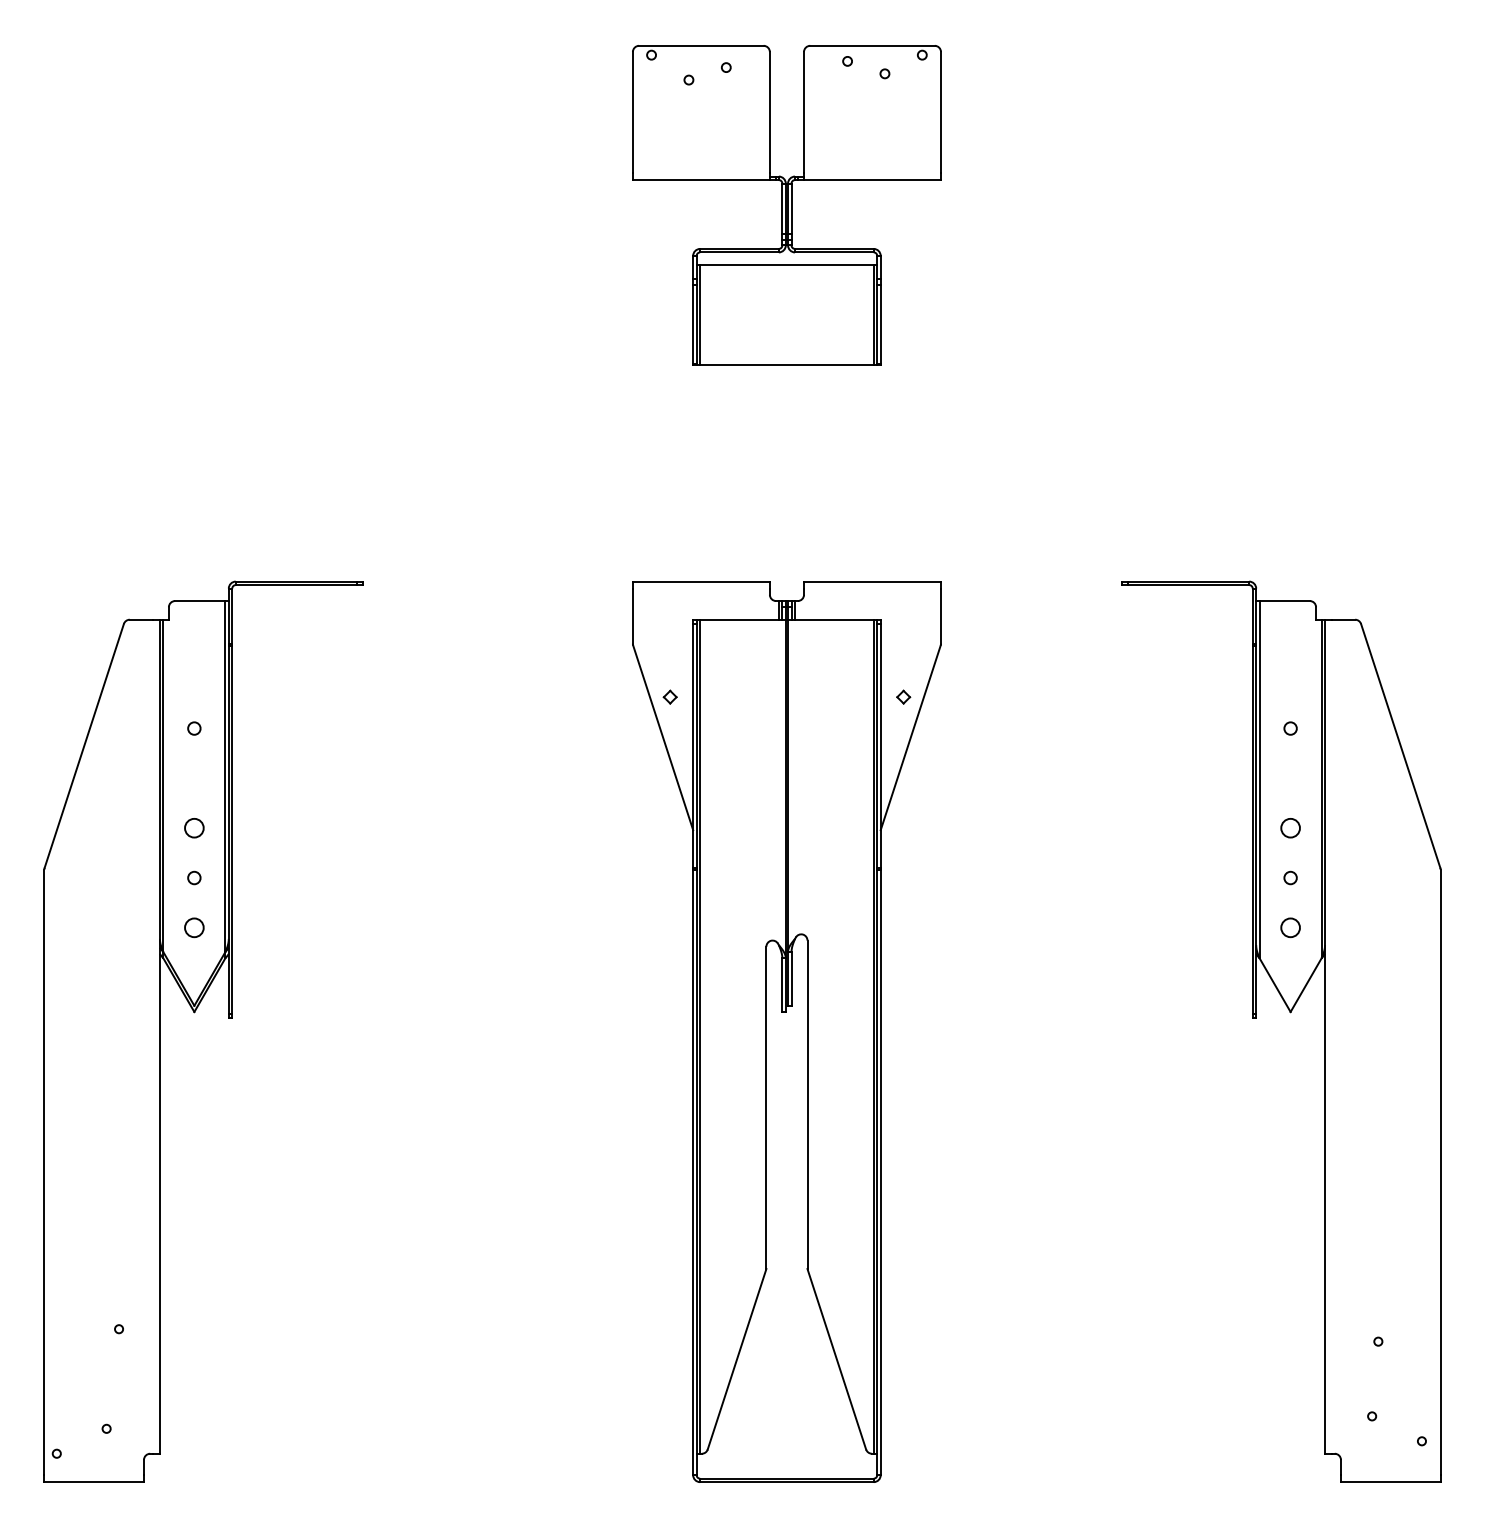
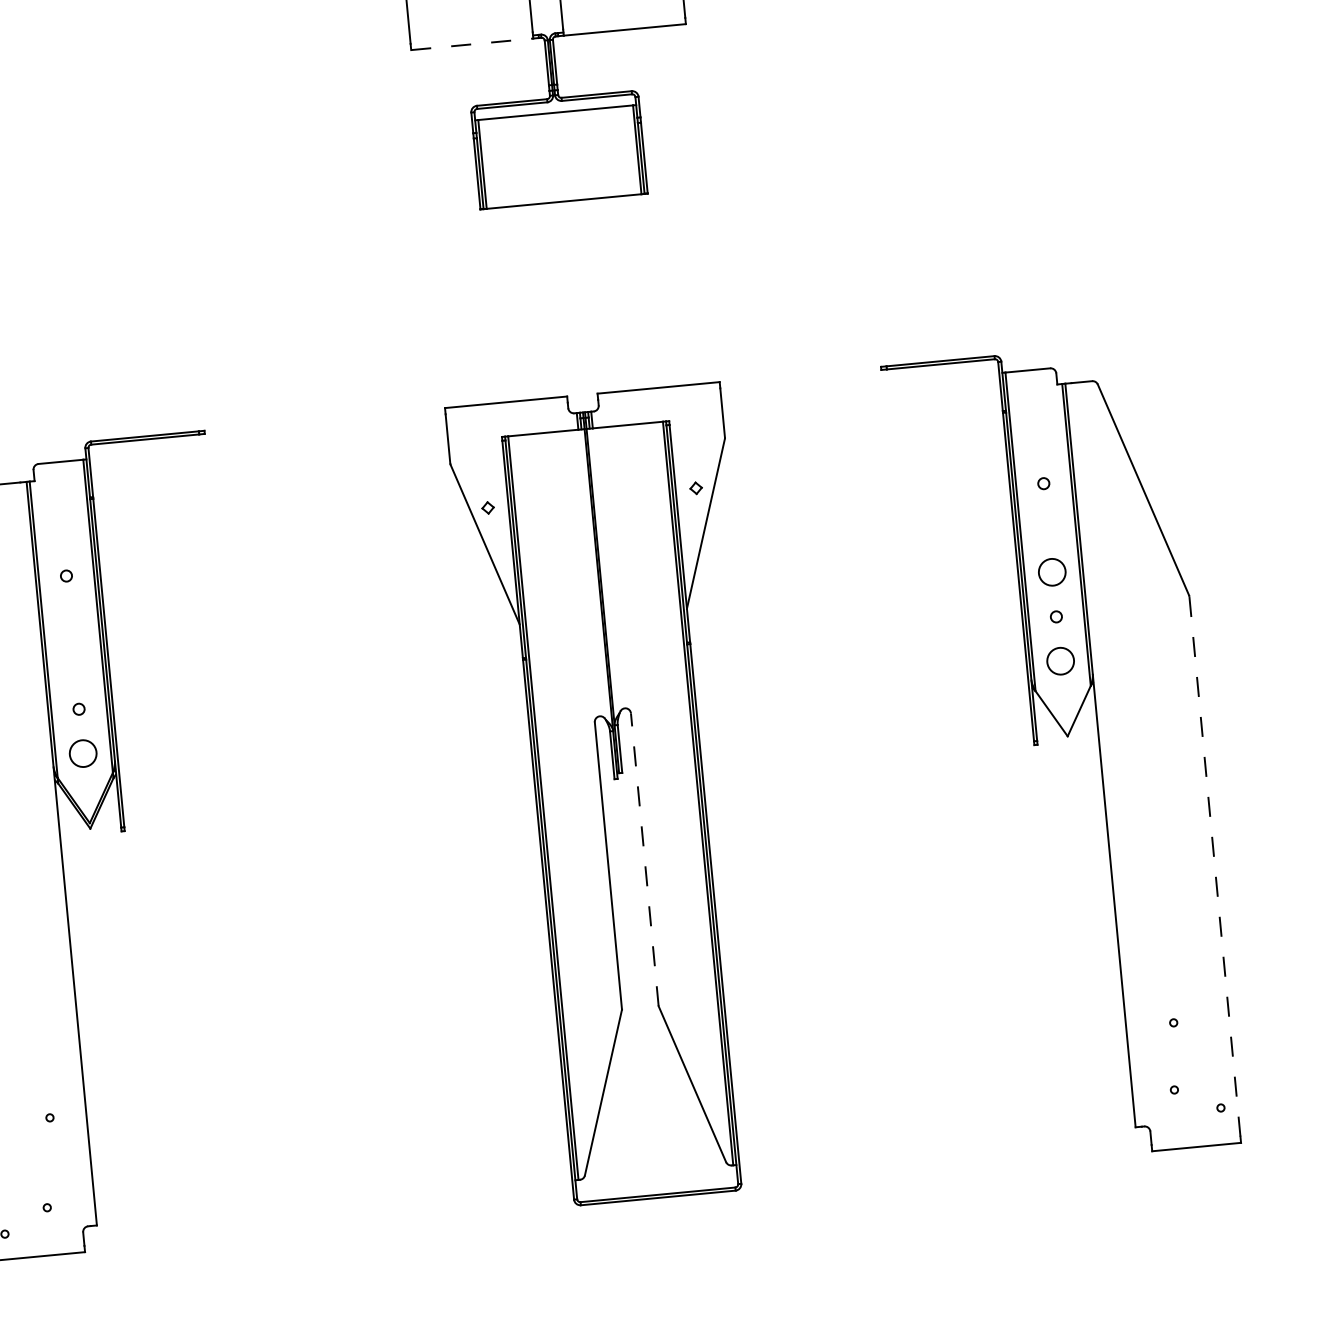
line: (701, 180) -> (472, 44), solid -> dashed
circle: (194, 828) -> (75, 665), removed
circle: (1290, 828) -> (1052, 572), size x1.6
circle: (194, 927) -> (83, 753), size x1.6
circle: (1290, 927) -> (1060, 661), size x1.6
line: (807, 1104) -> (644, 859), solid -> dashed
line: (1440, 1172) -> (1214, 866), solid -> dashed

